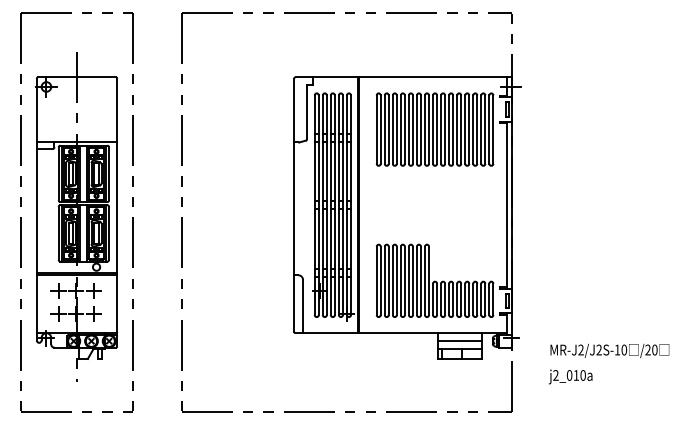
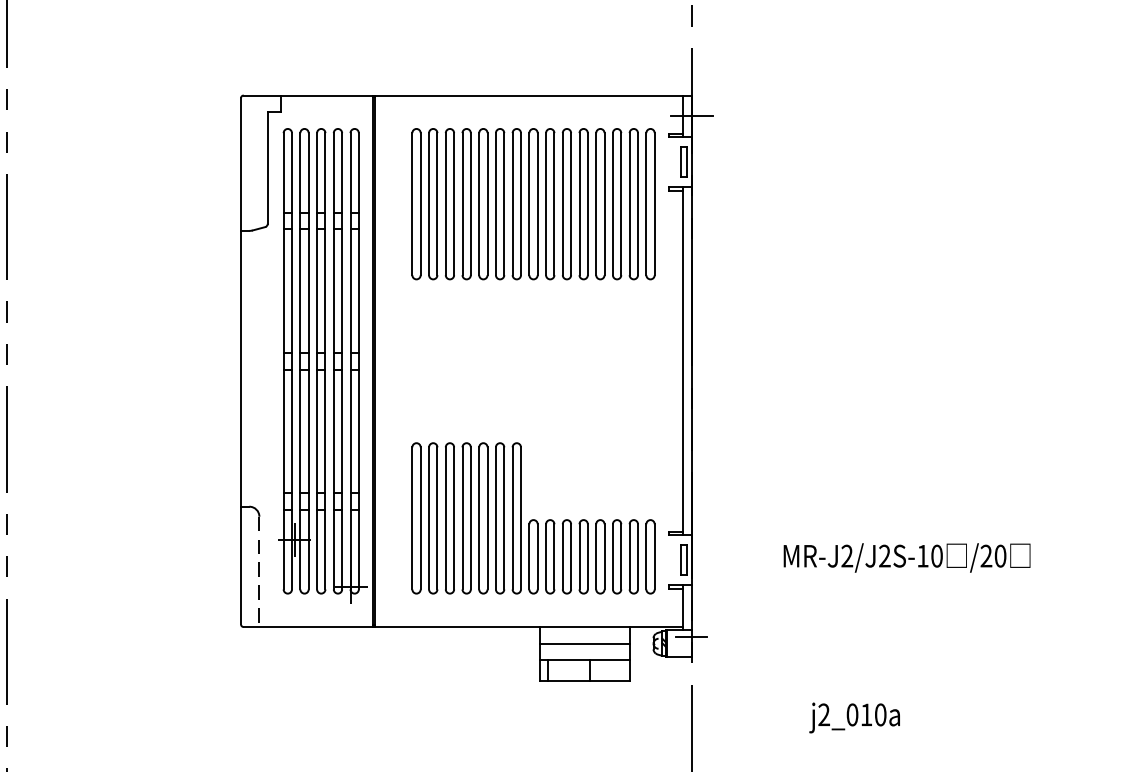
line: (303, 306) -> (260, 571), solid -> dashed
text: (609, 350) -> (906, 557), moved
text: (570, 376) -> (854, 717), moved

